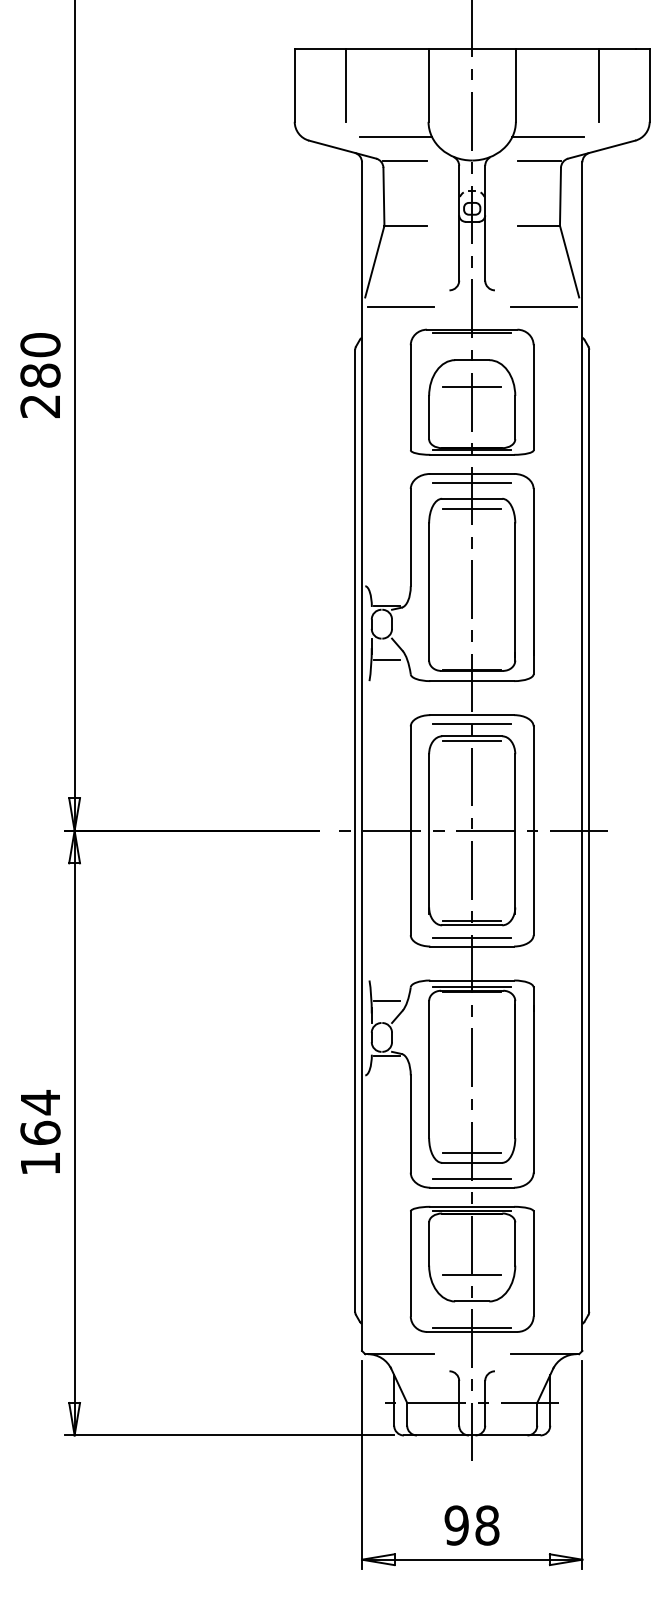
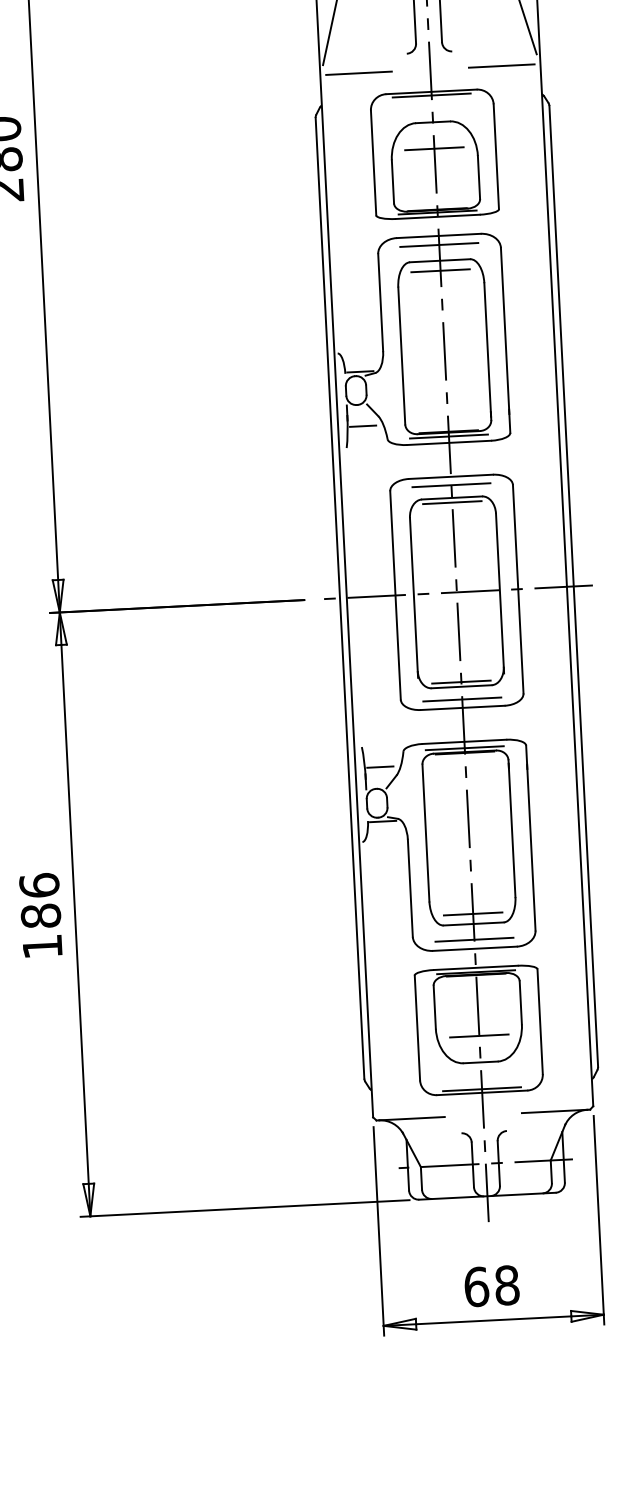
line: (472, 674) -> (449, 436), added
text: (40, 1117) -> (40, 900), 164 -> 186
text: (456, 1525) -> (476, 1286), 98 -> 68

